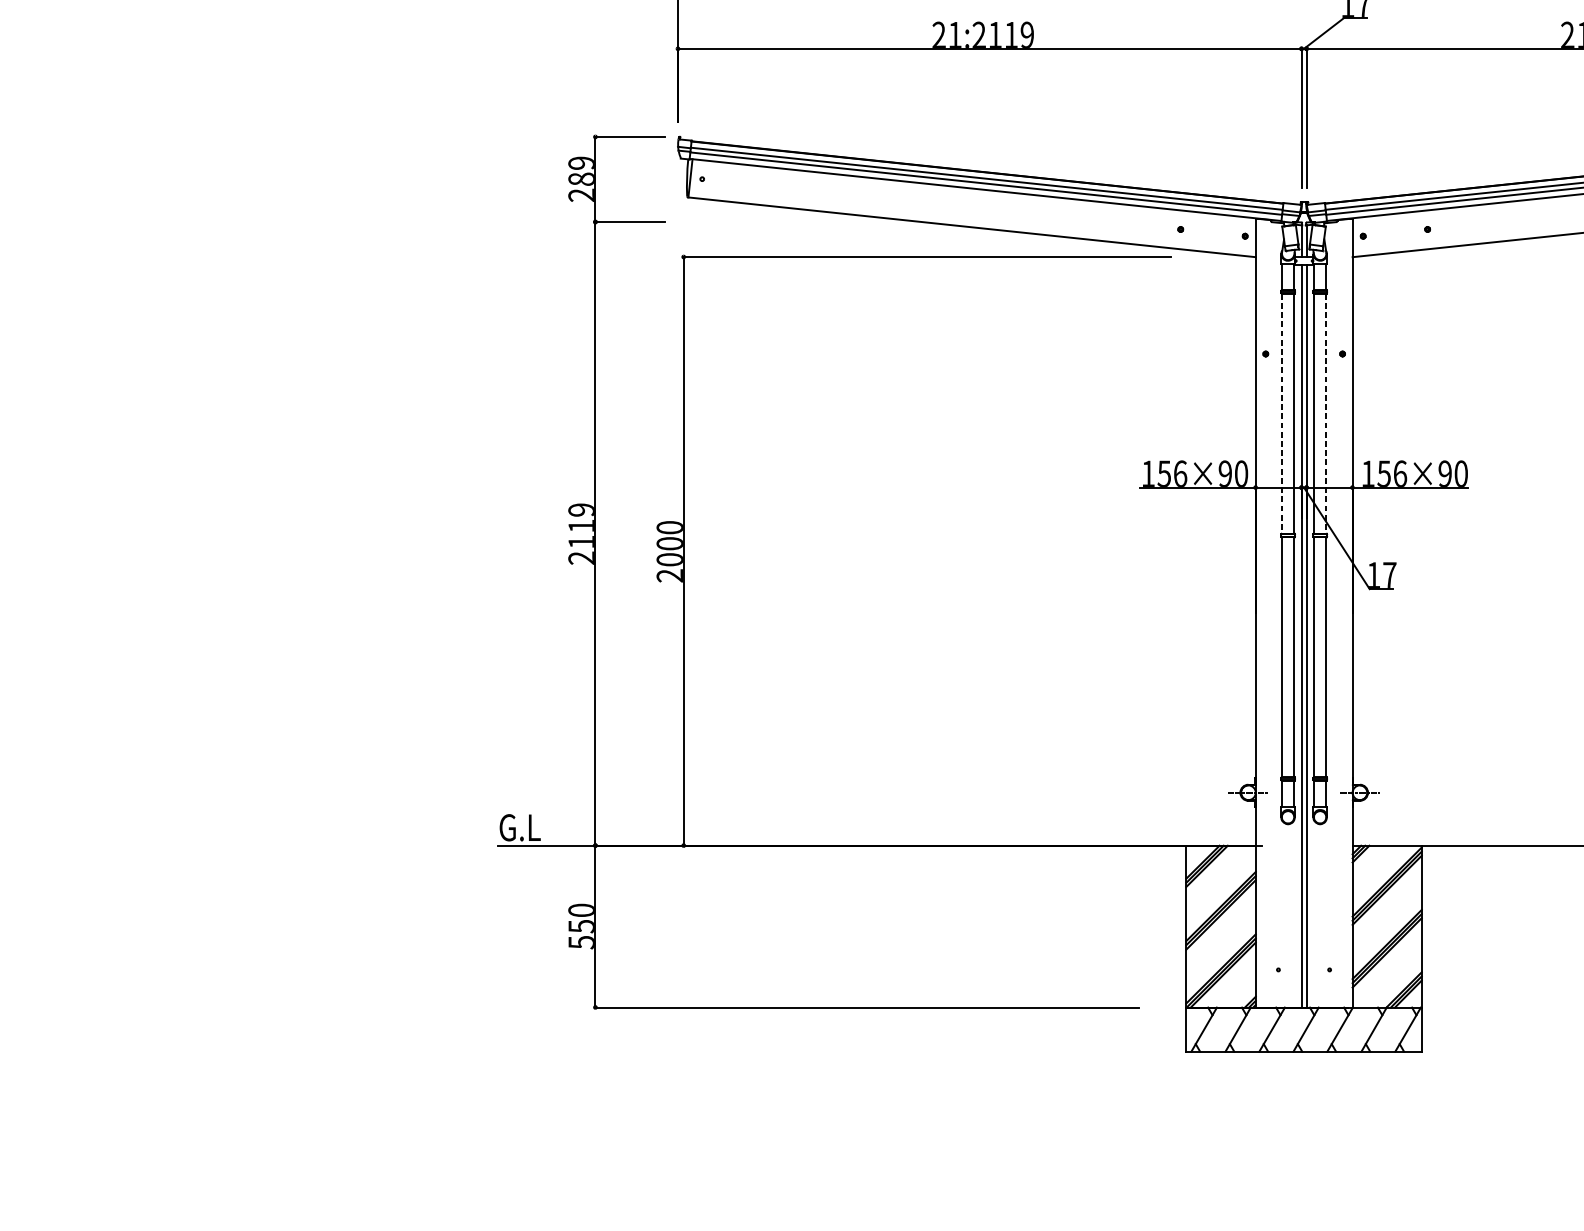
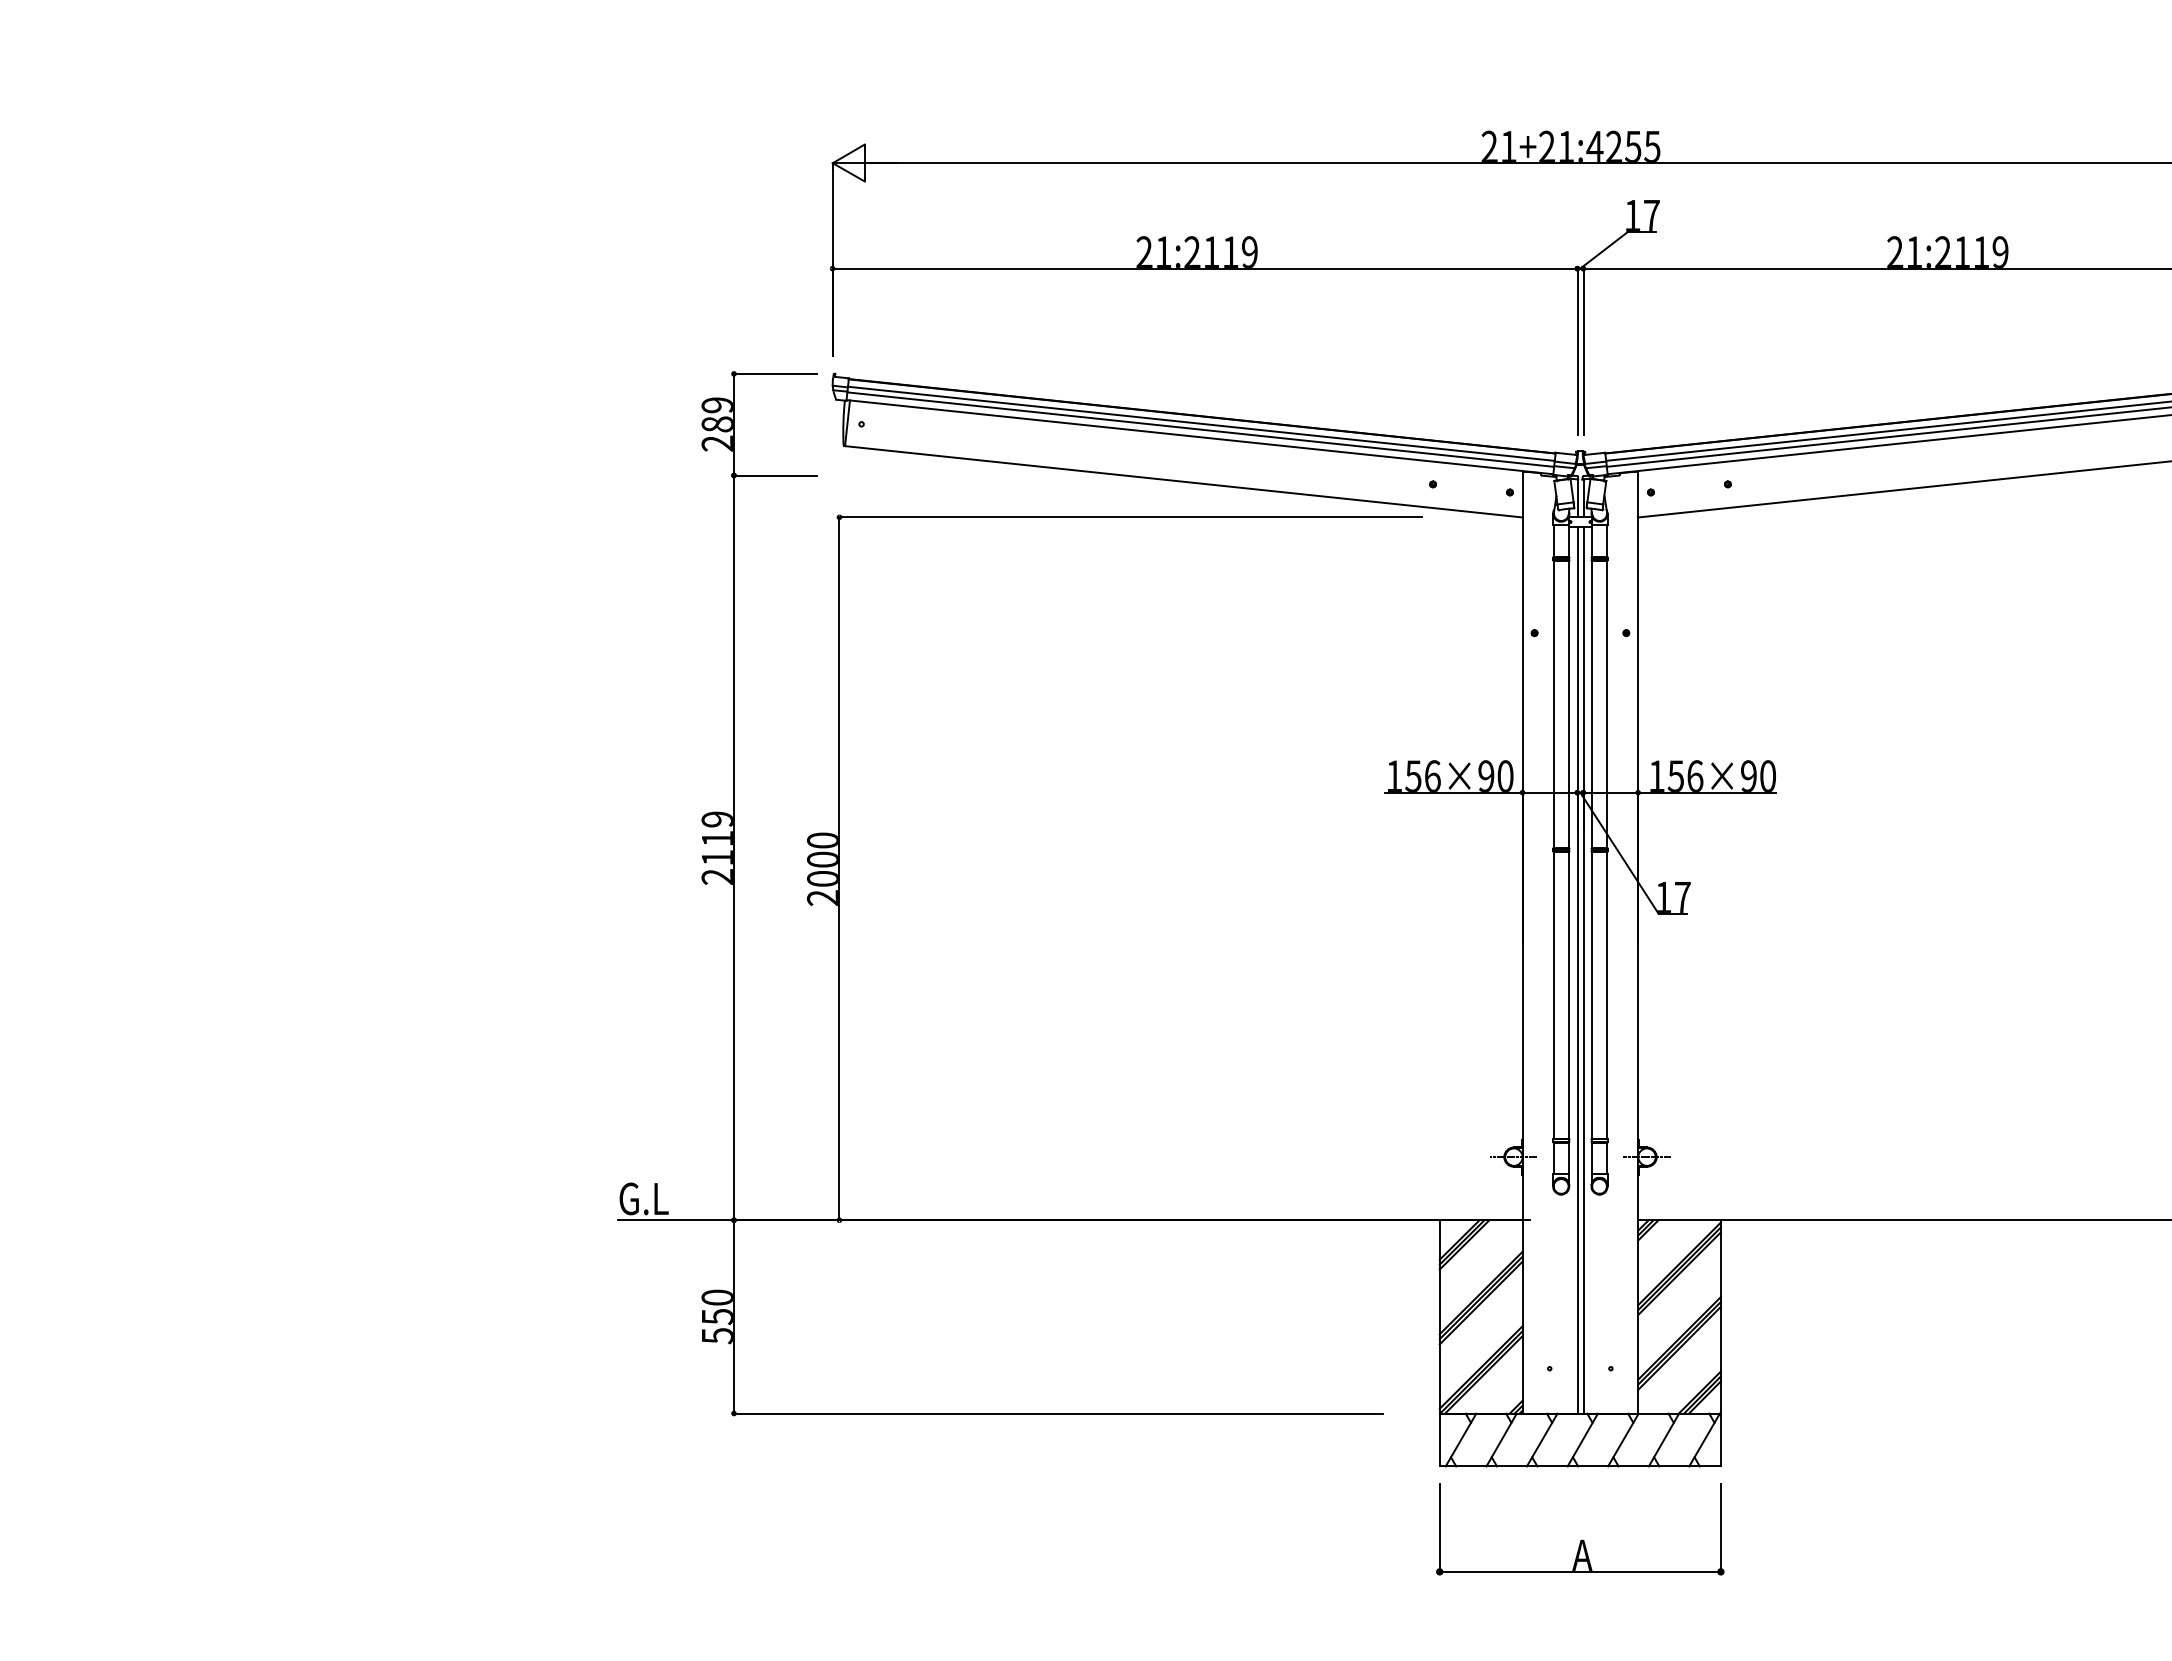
line: (1281, 413) -> (1553, 704), dashed -> solid
line: (1326, 413) -> (1607, 704), dashed -> solid
part: (1304, 1113) -> (1580, 1540), added

